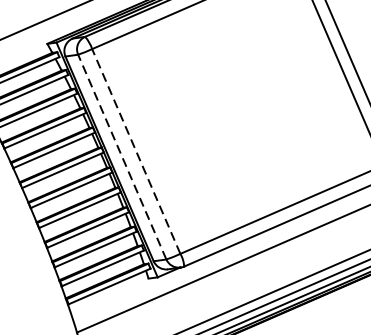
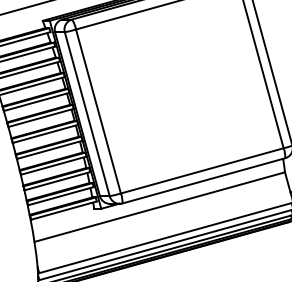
line: (136, 151) -> (98, 111), dashed -> solid
line: (122, 157) -> (87, 114), dashed -> solid

